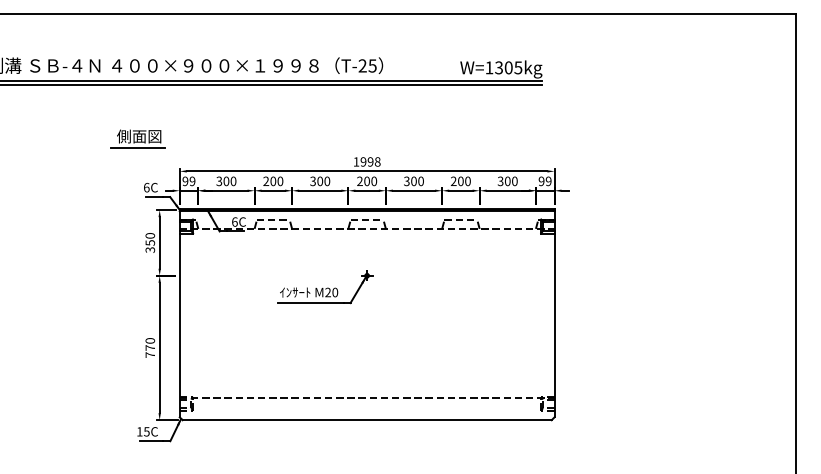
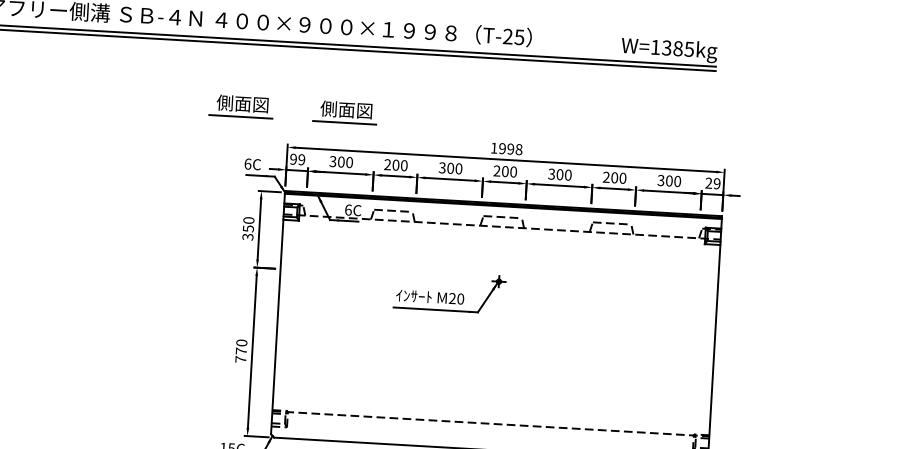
text: (508, 67) -> (677, 48), W=1305kg -> W=1385kg
part: (226, 138) -> (344, 112), added
text: (541, 181) -> (708, 183), 99 -> 29

